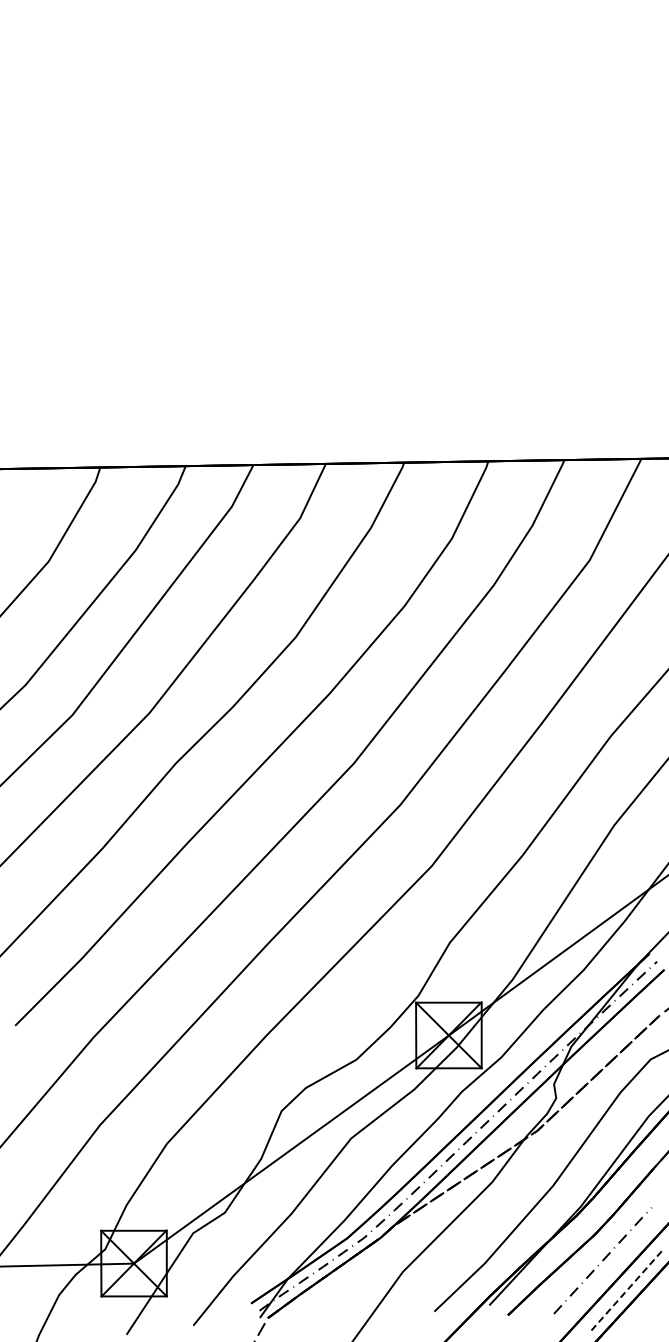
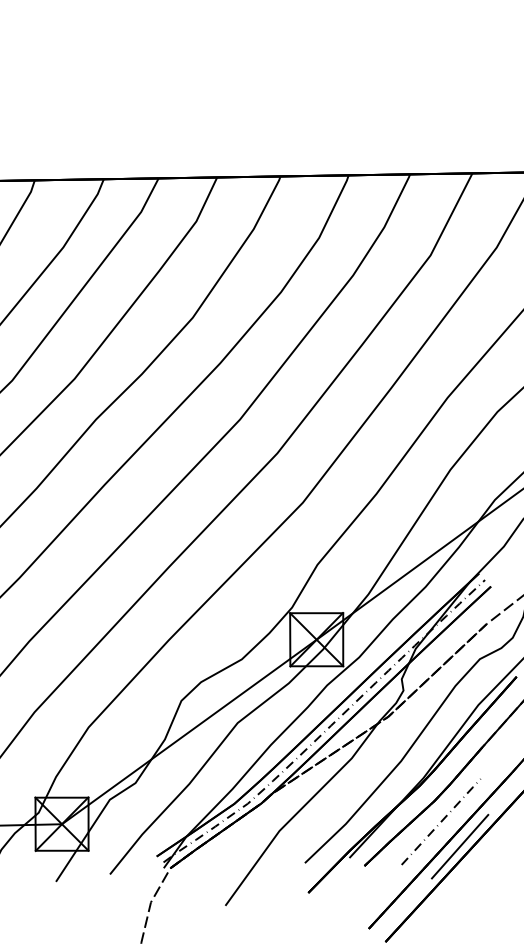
line: (626, 1291) -> (460, 846), dashed -> solid

